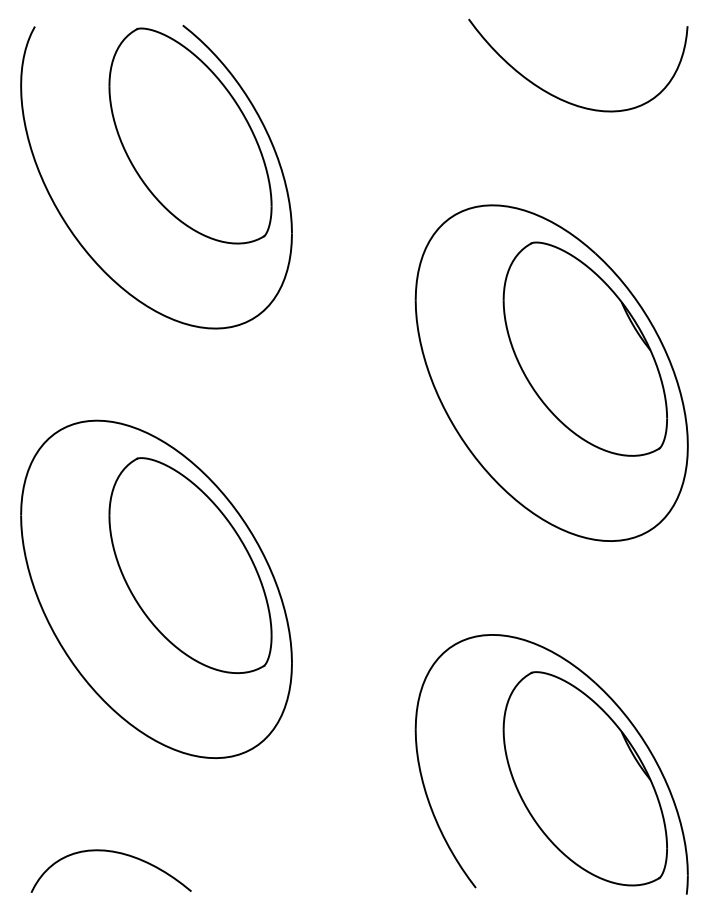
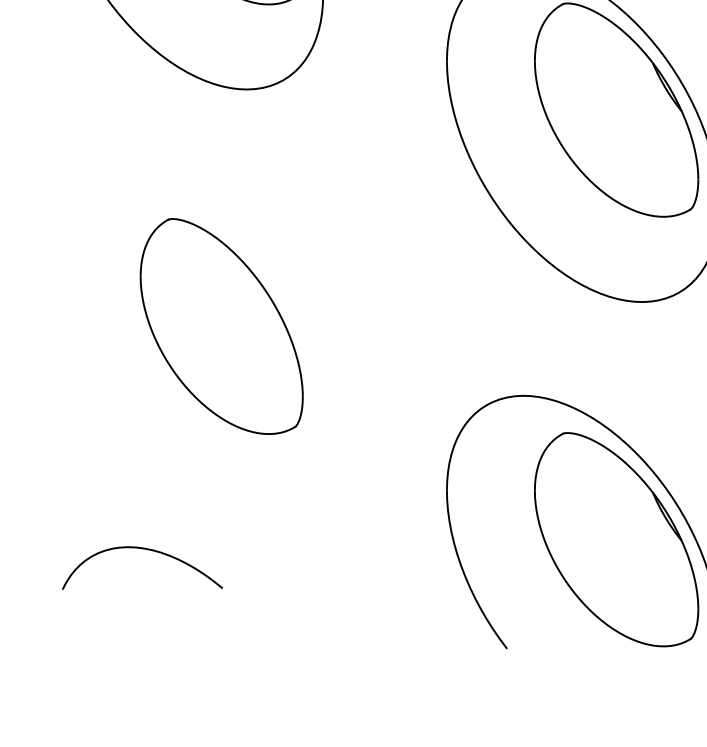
part: (156, 589) -> (187, 350), removed
curve: (110, 852) -> (141, 549), moved

